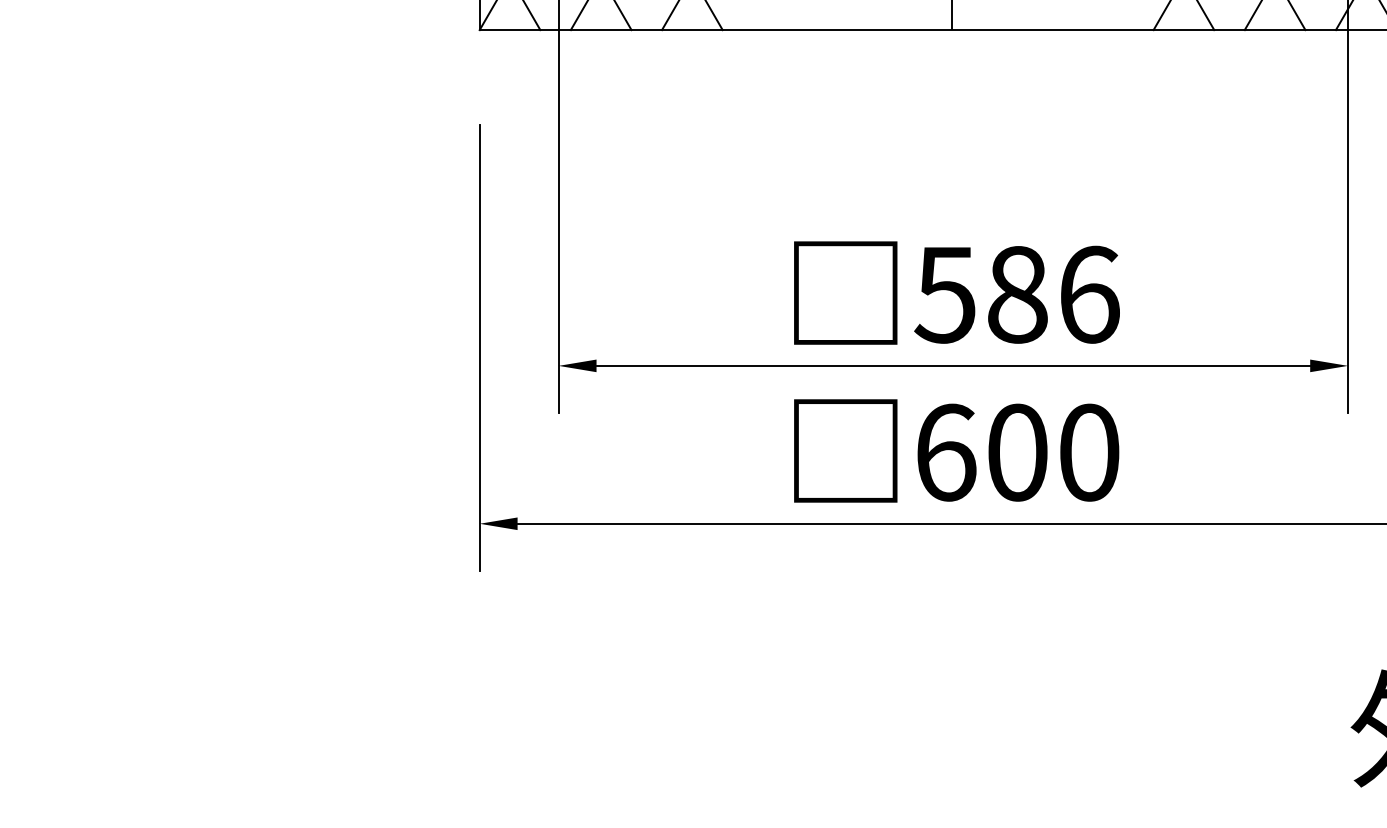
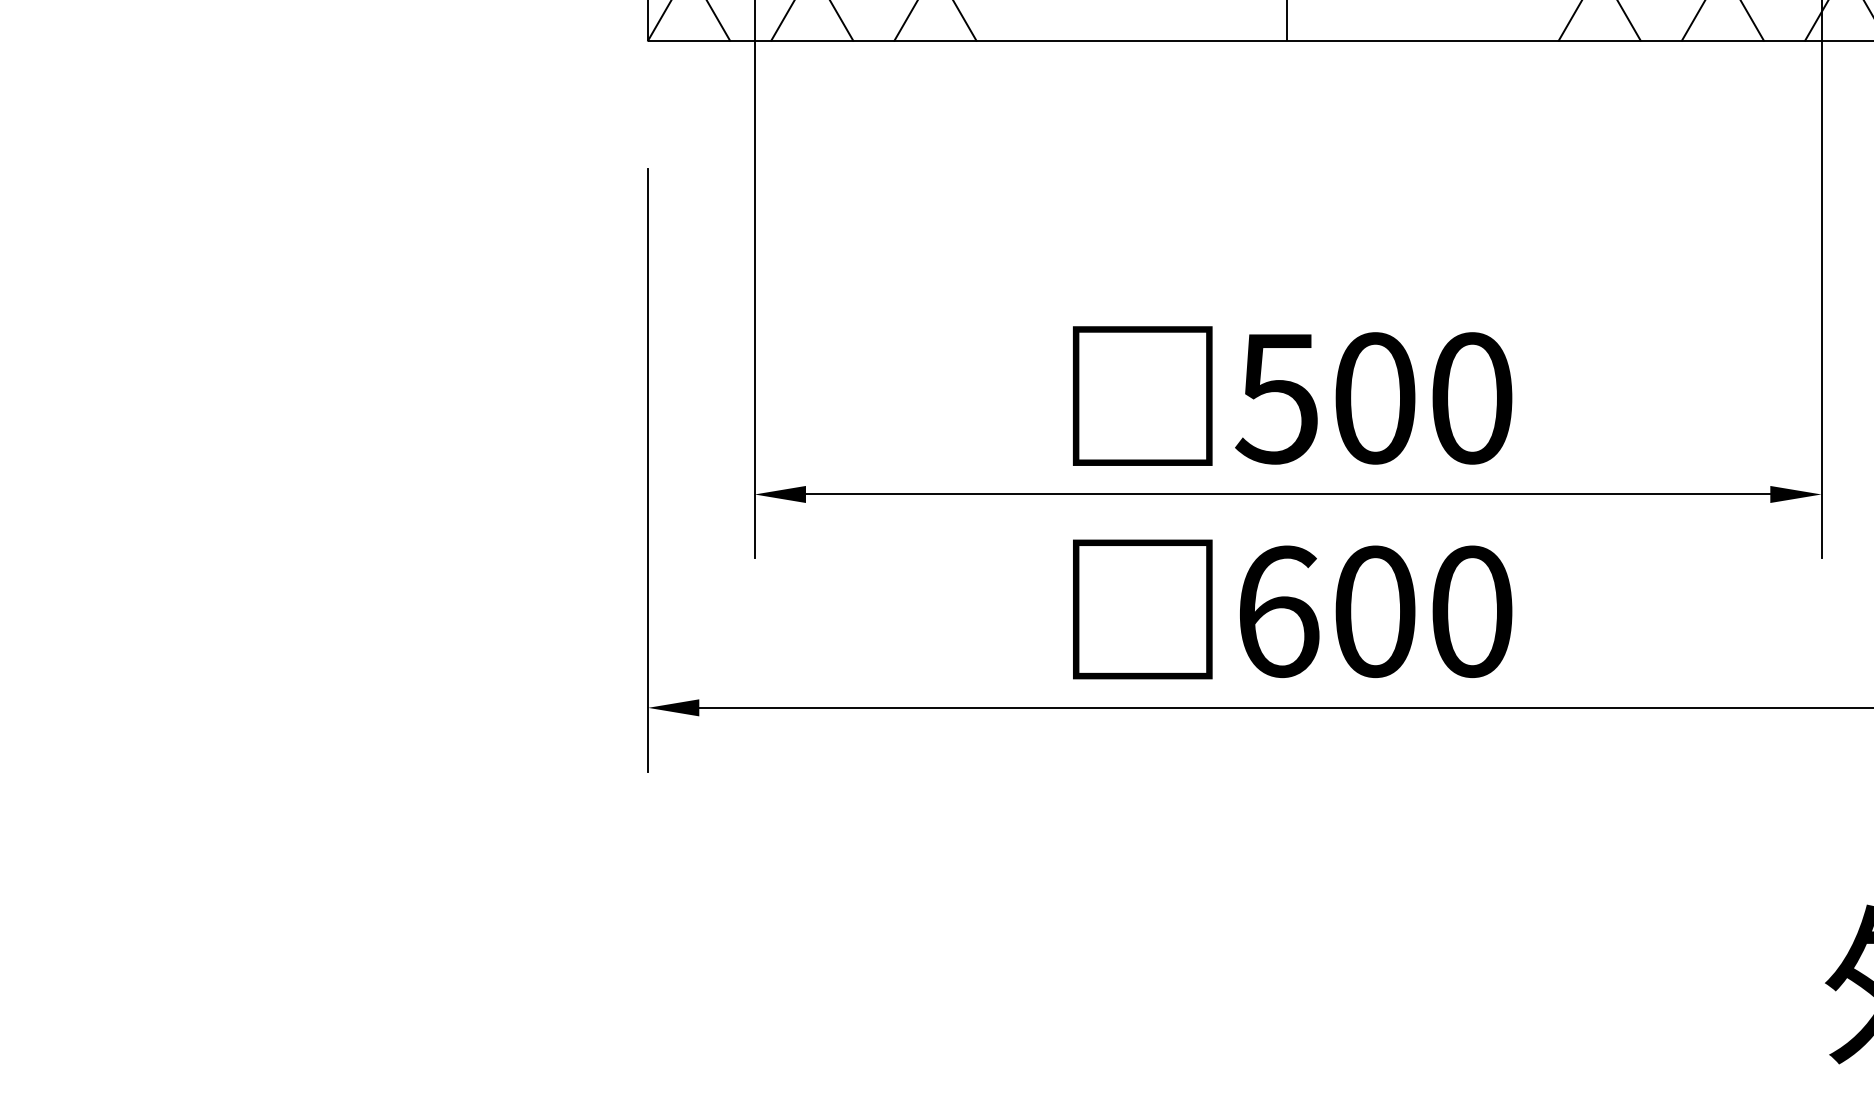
text: (1053, 294) -> (1423, 398), 586 -> 500

